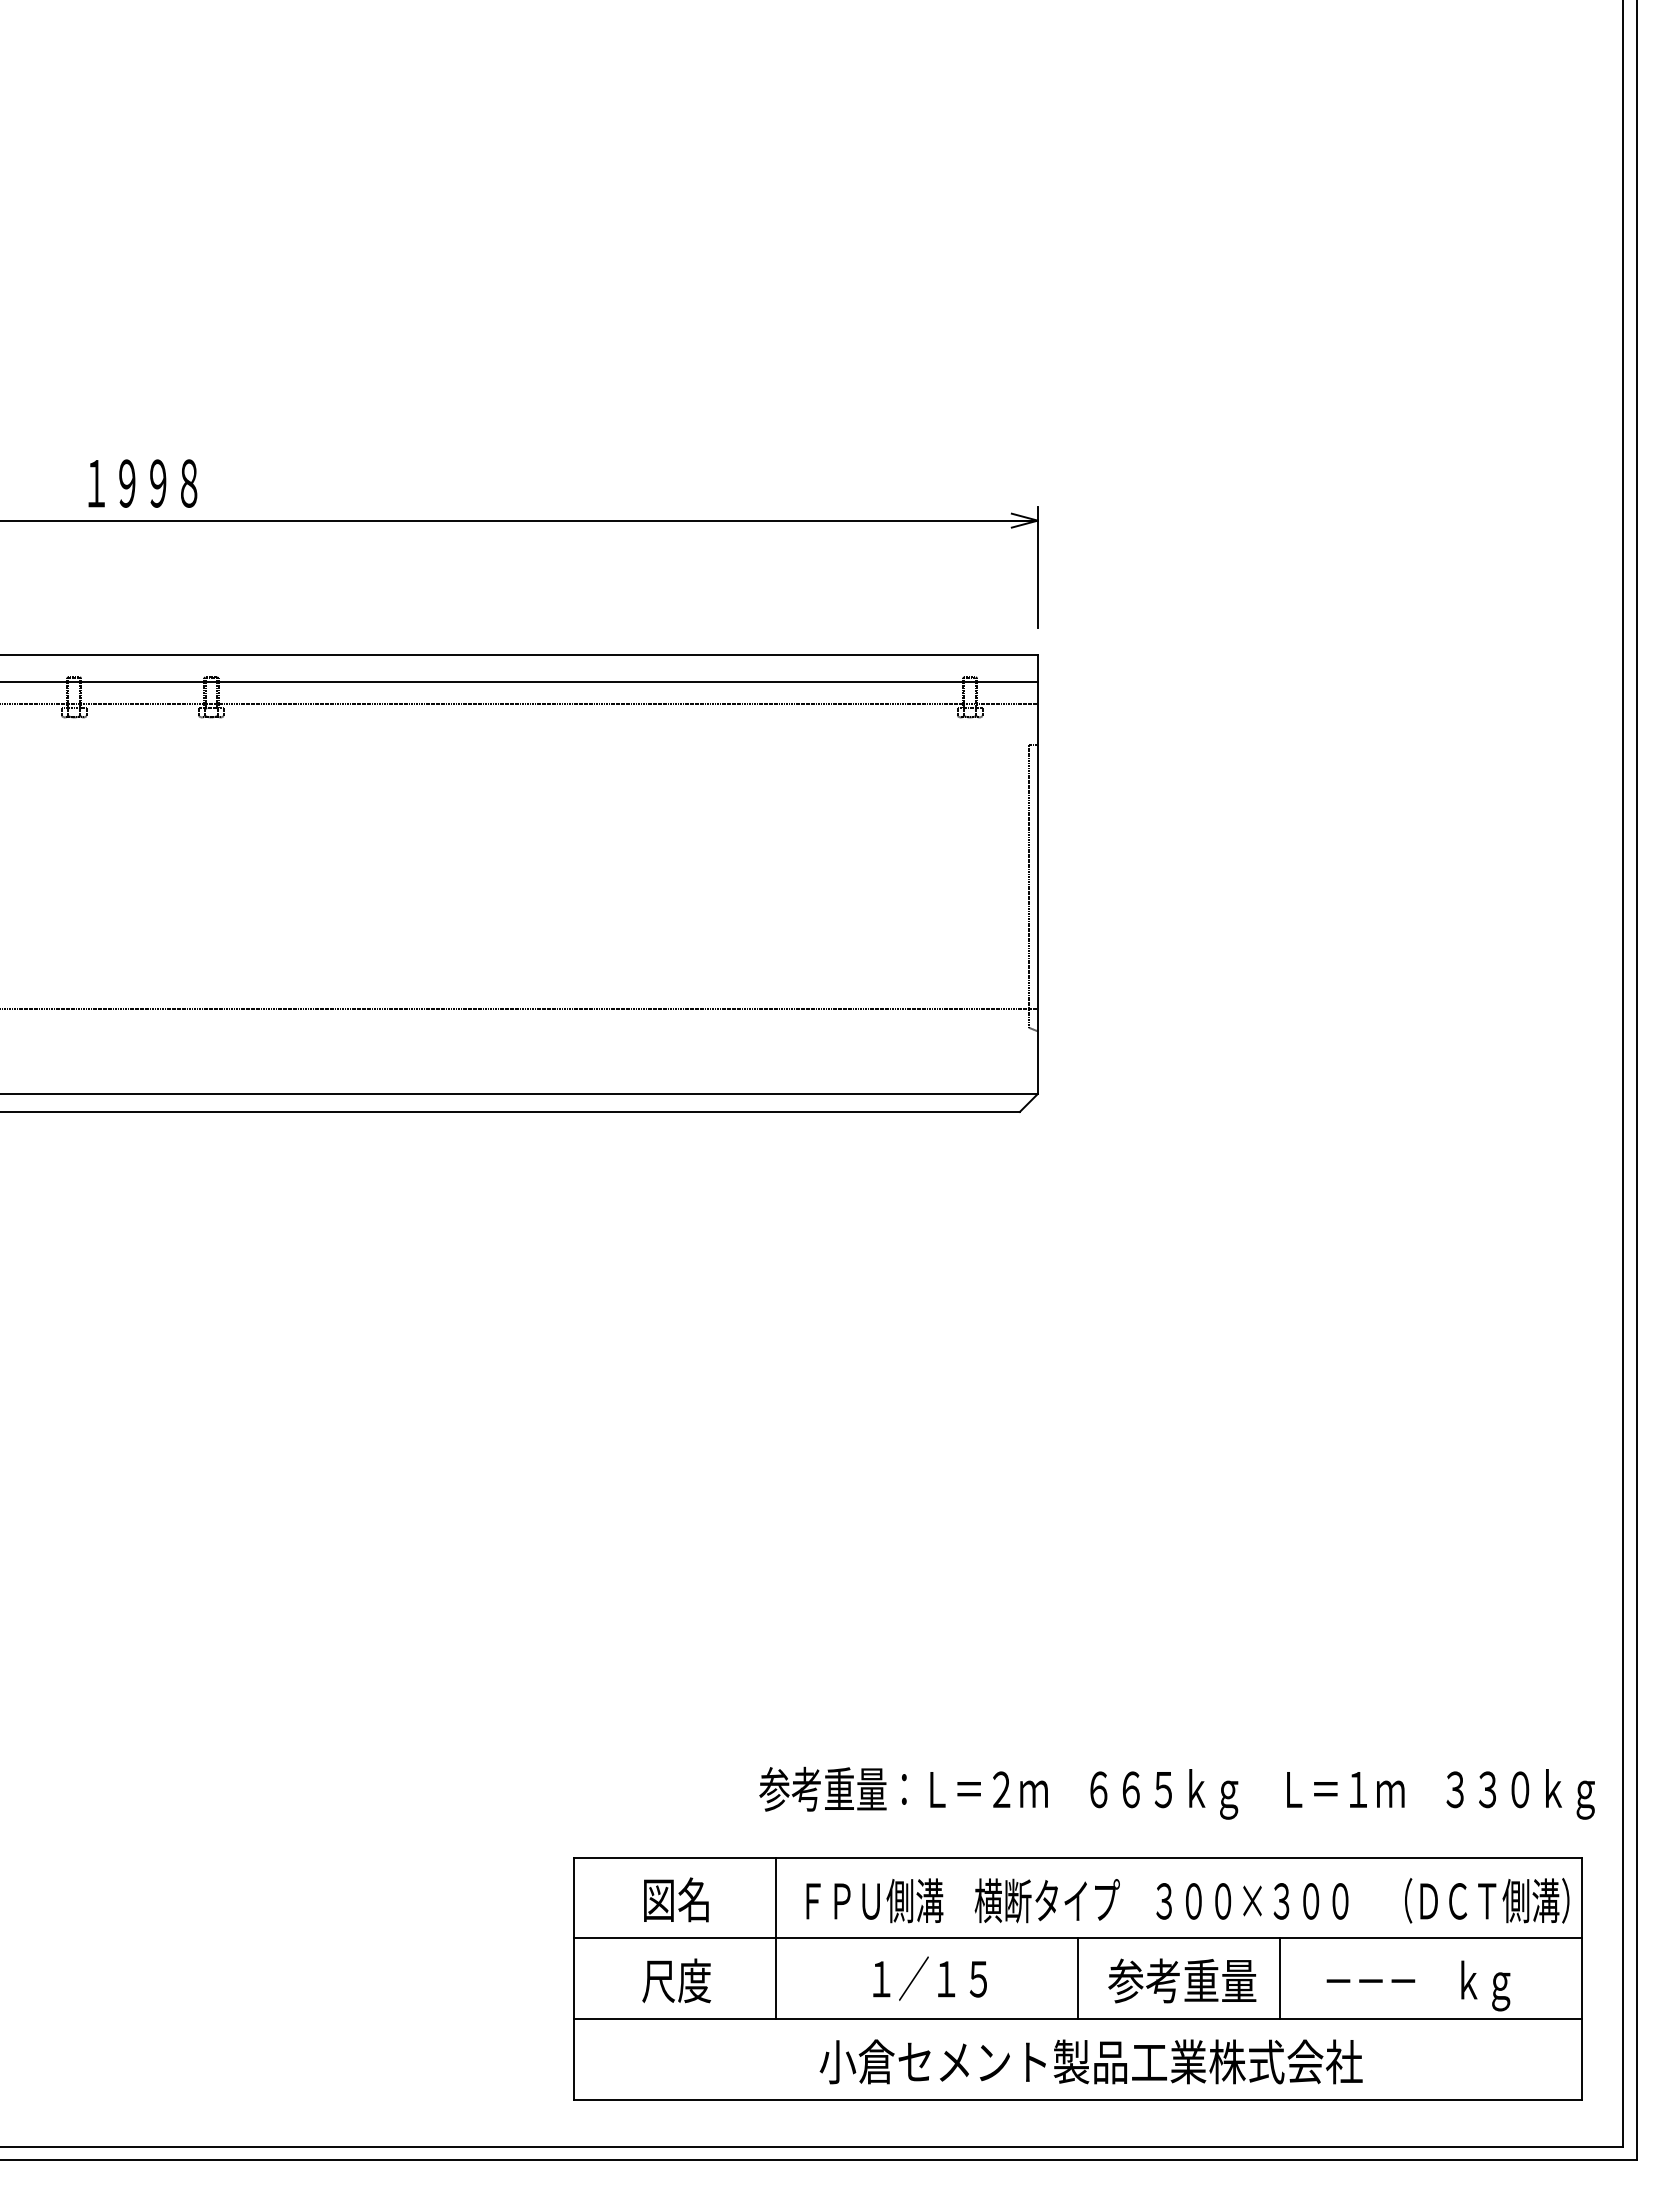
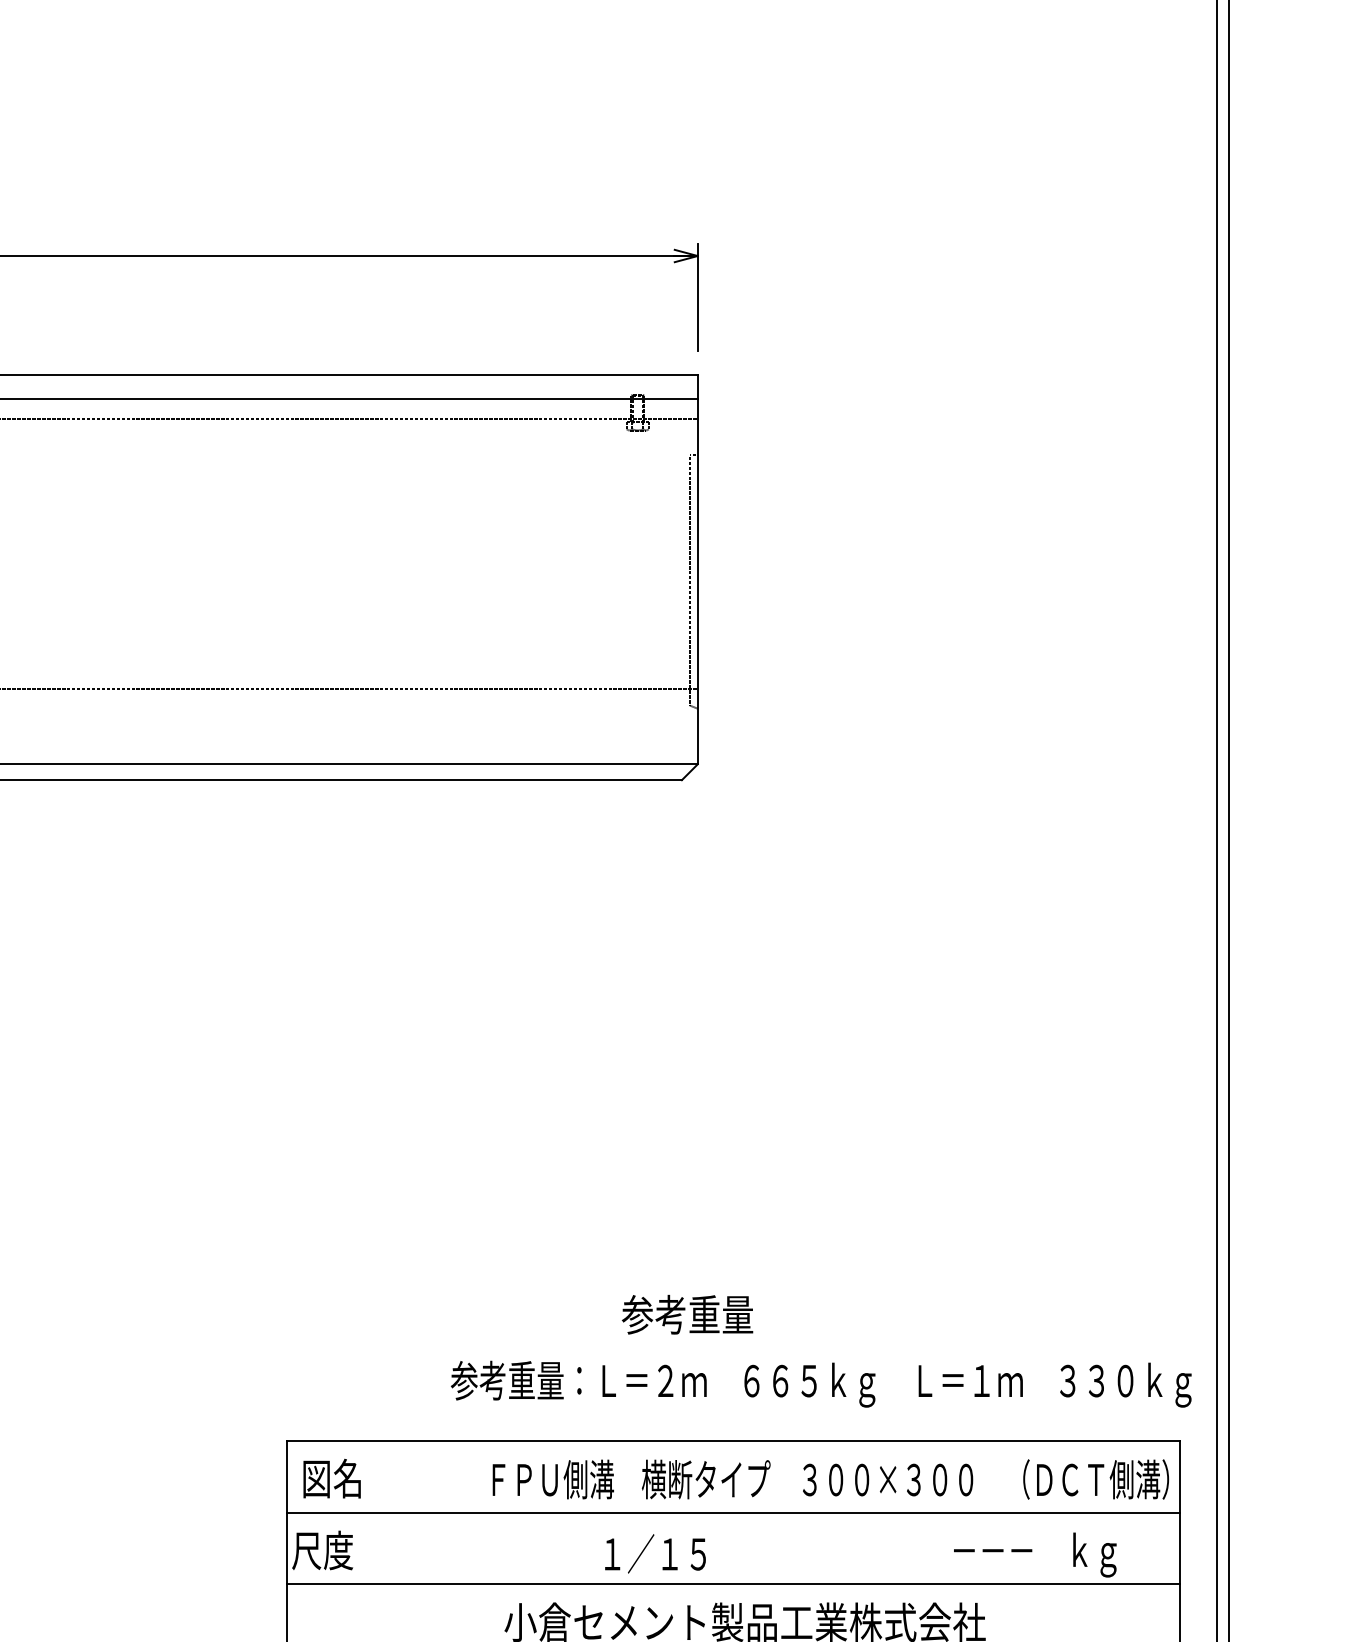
text: (676, 1899) -> (332, 1478), moved
line: (775, 1938) -> (465, 1512), removed
text: (929, 1978) -> (654, 1553), moved
line: (1078, 1978) -> (733, 1548), removed
line: (1279, 1978) -> (912, 1548), removed
text: (676, 1980) -> (322, 1550), moved
text: (1182, 1980) -> (687, 1314), moved

